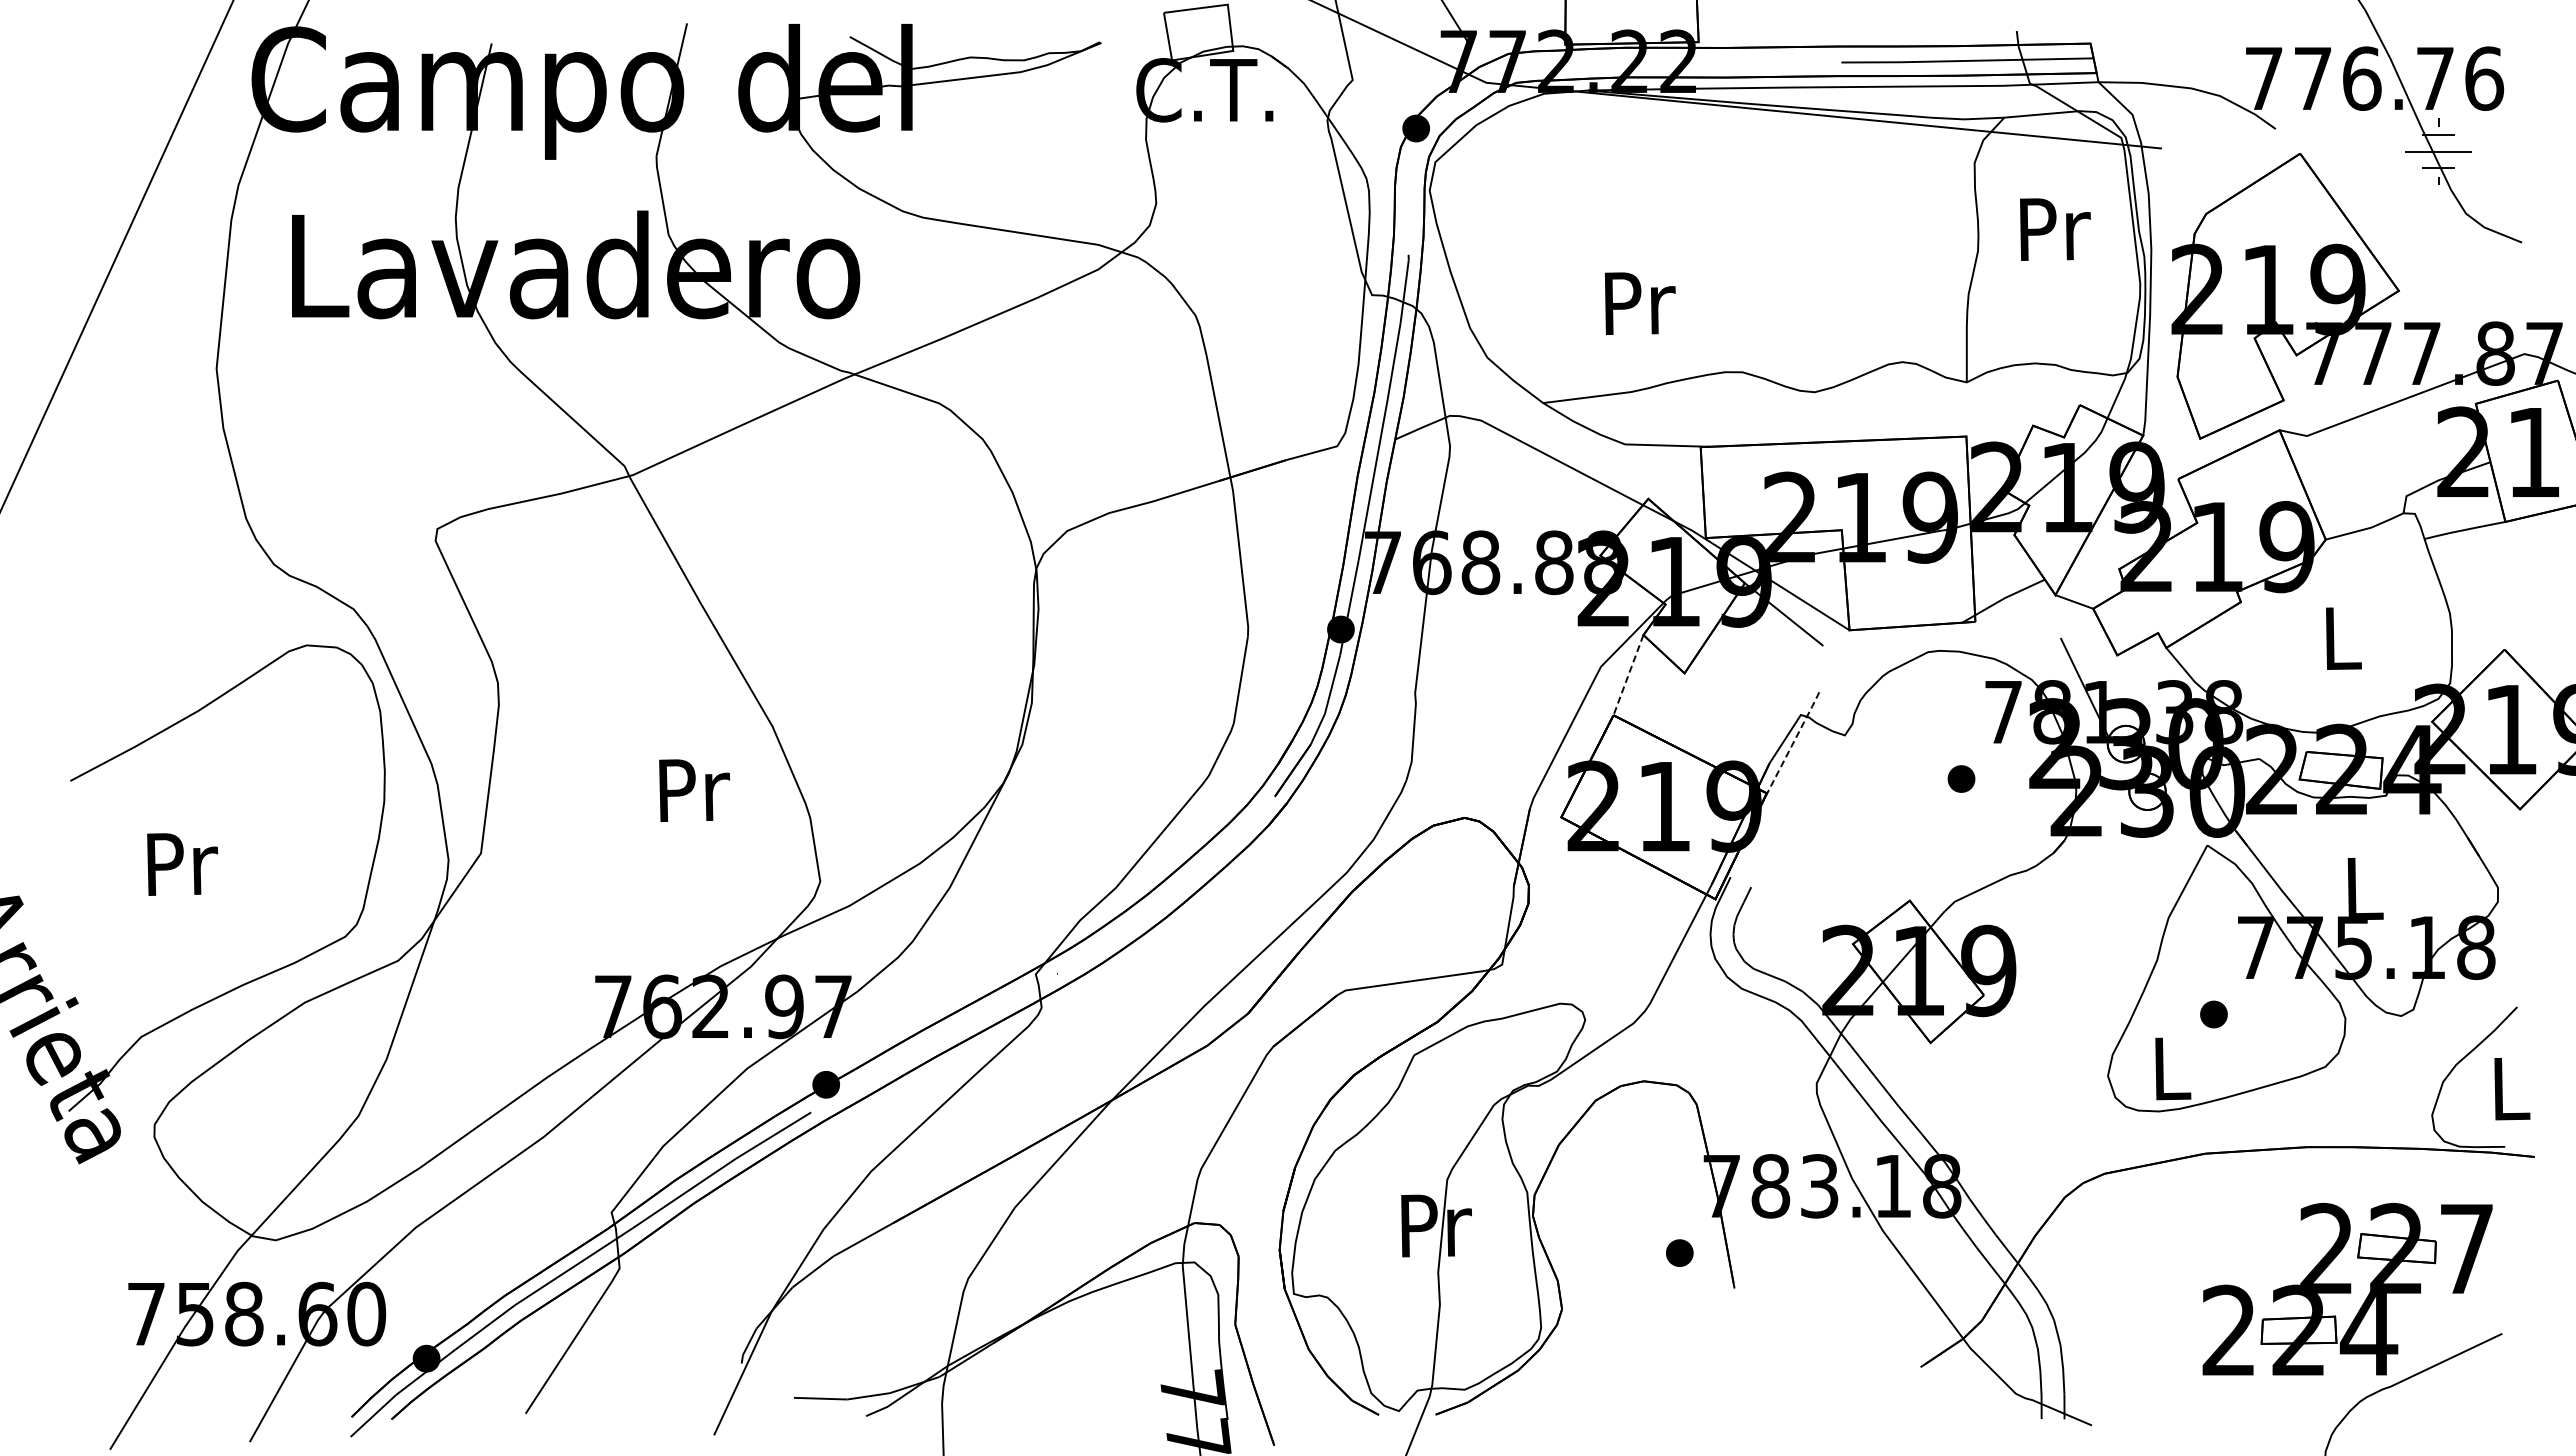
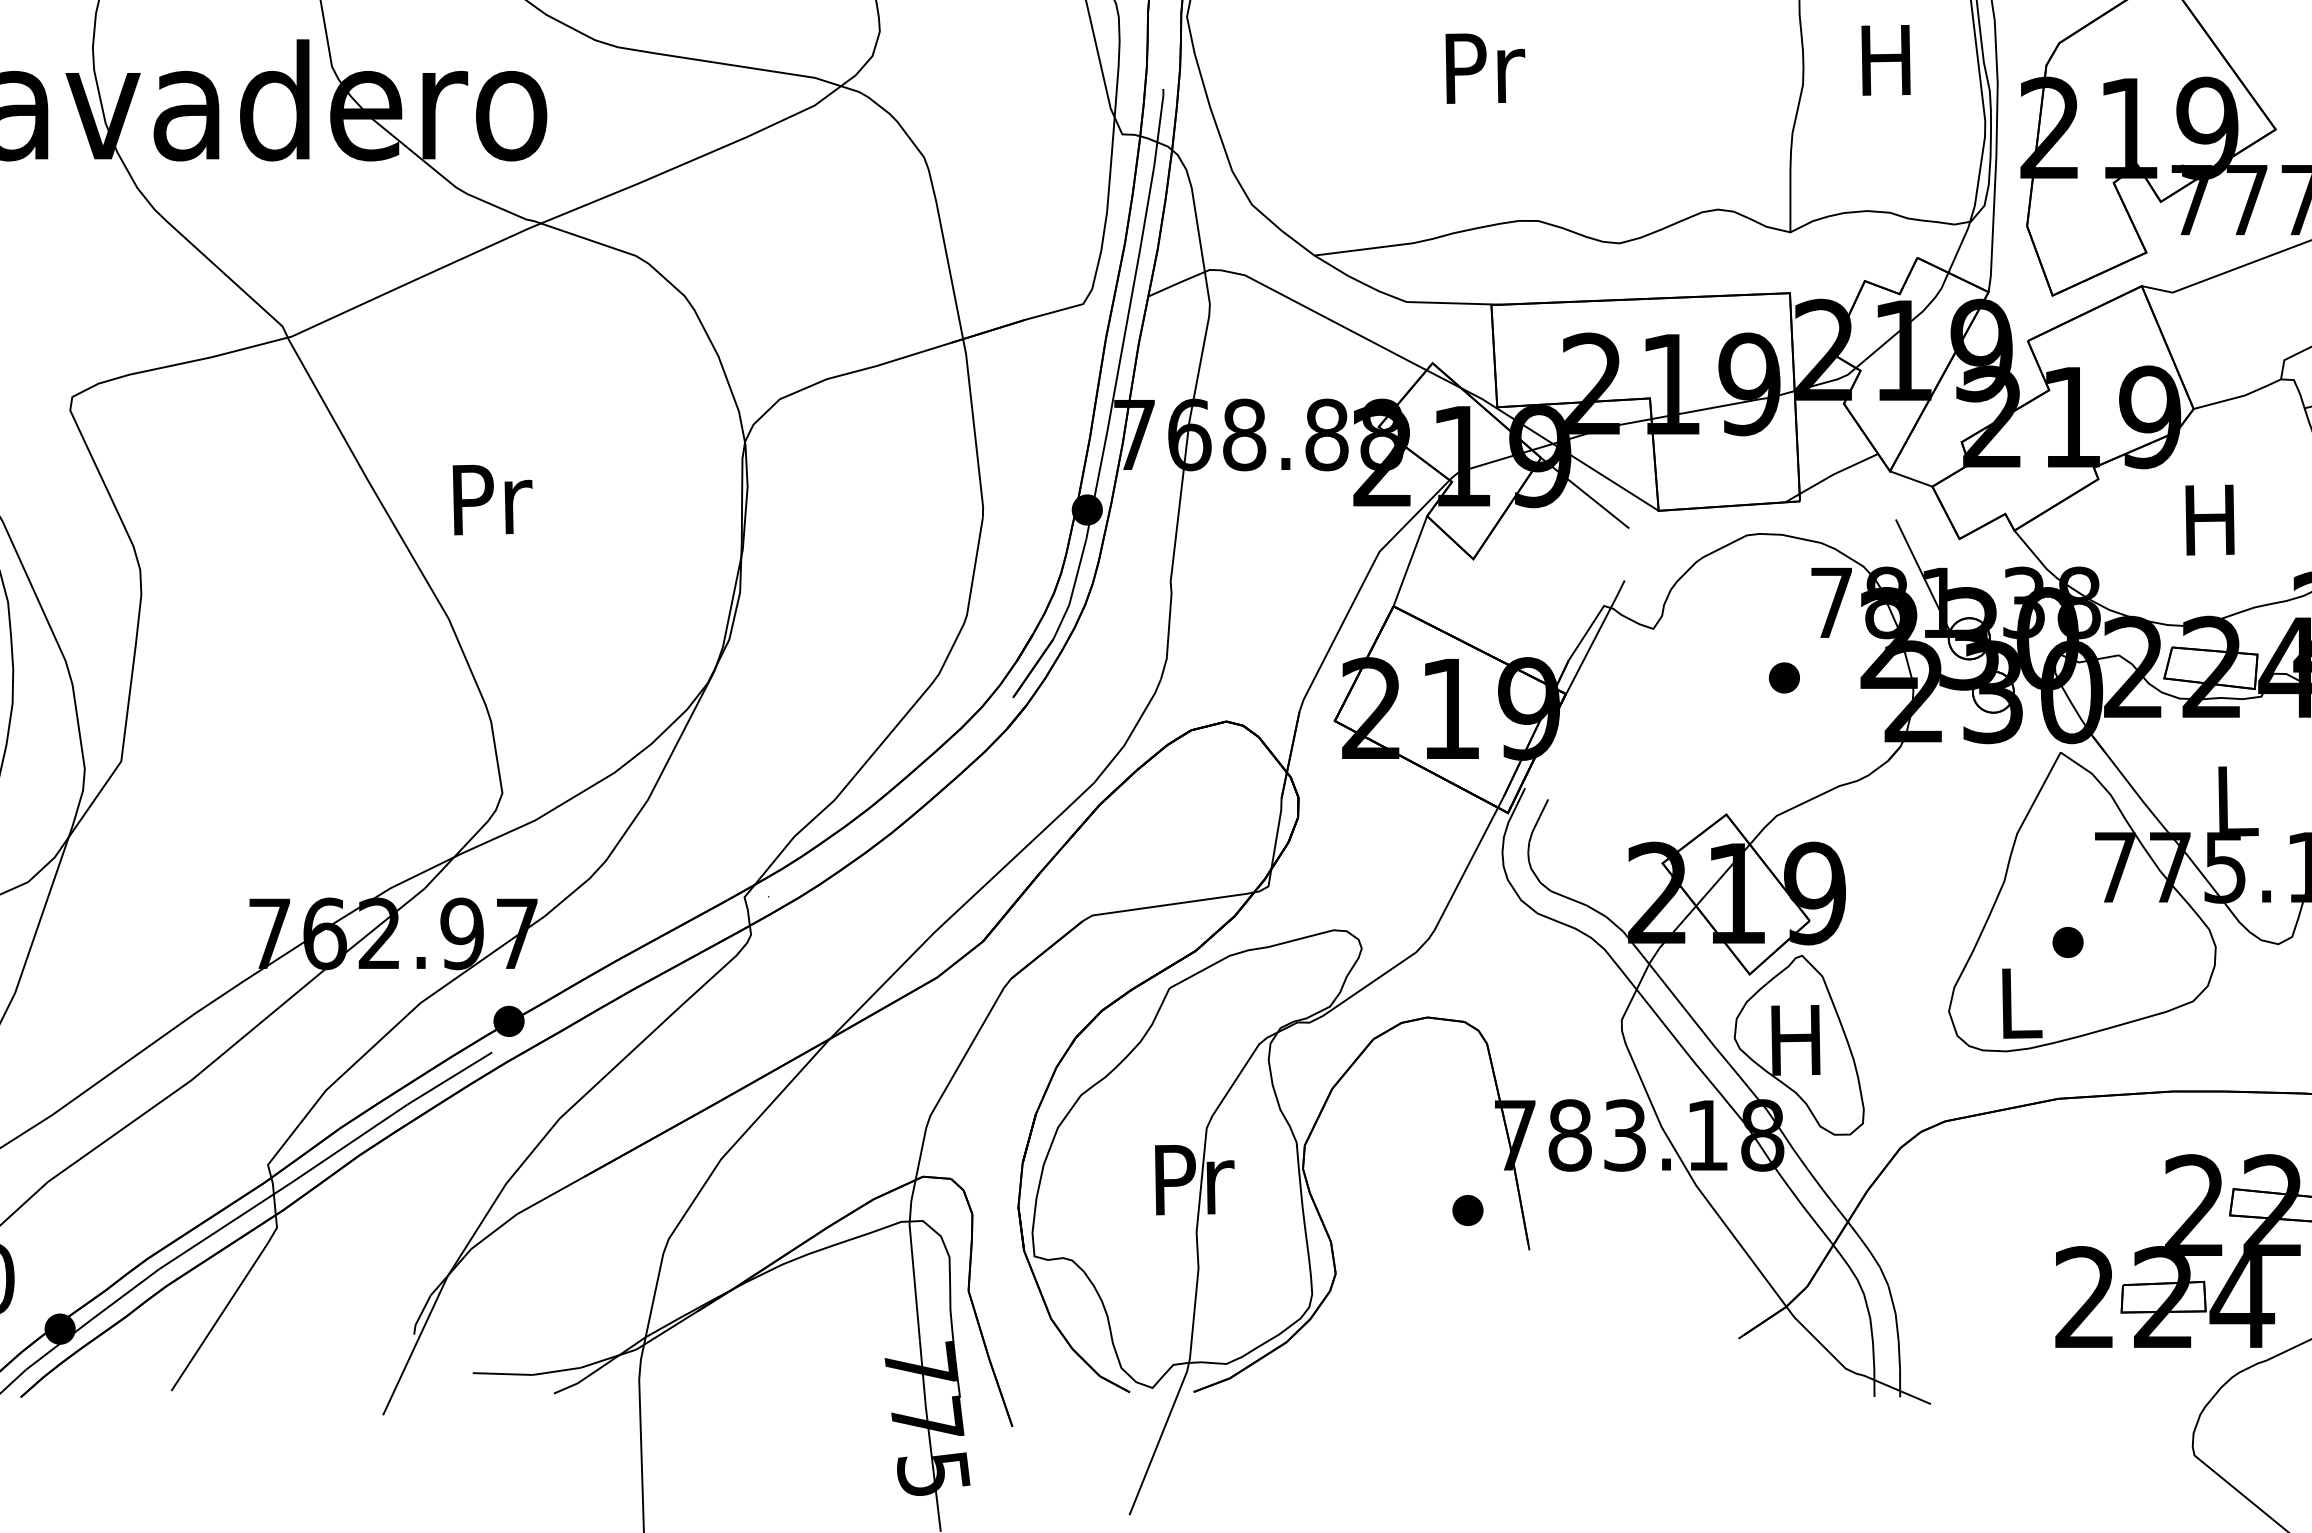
text: (2055, 228) -> (1890, 59), Pr -> H
text: (1640, 303) -> (1485, 68), moved
text: (2340, 638) -> (2210, 520), L -> H
line: (1628, 675) -> (1410, 561), dashed -> solid
line: (1790, 747) -> (1592, 642), dashed -> solid
text: (694, 790) -> (492, 499), moved
part: (1974, 1105) -> (1799, 1044), added

